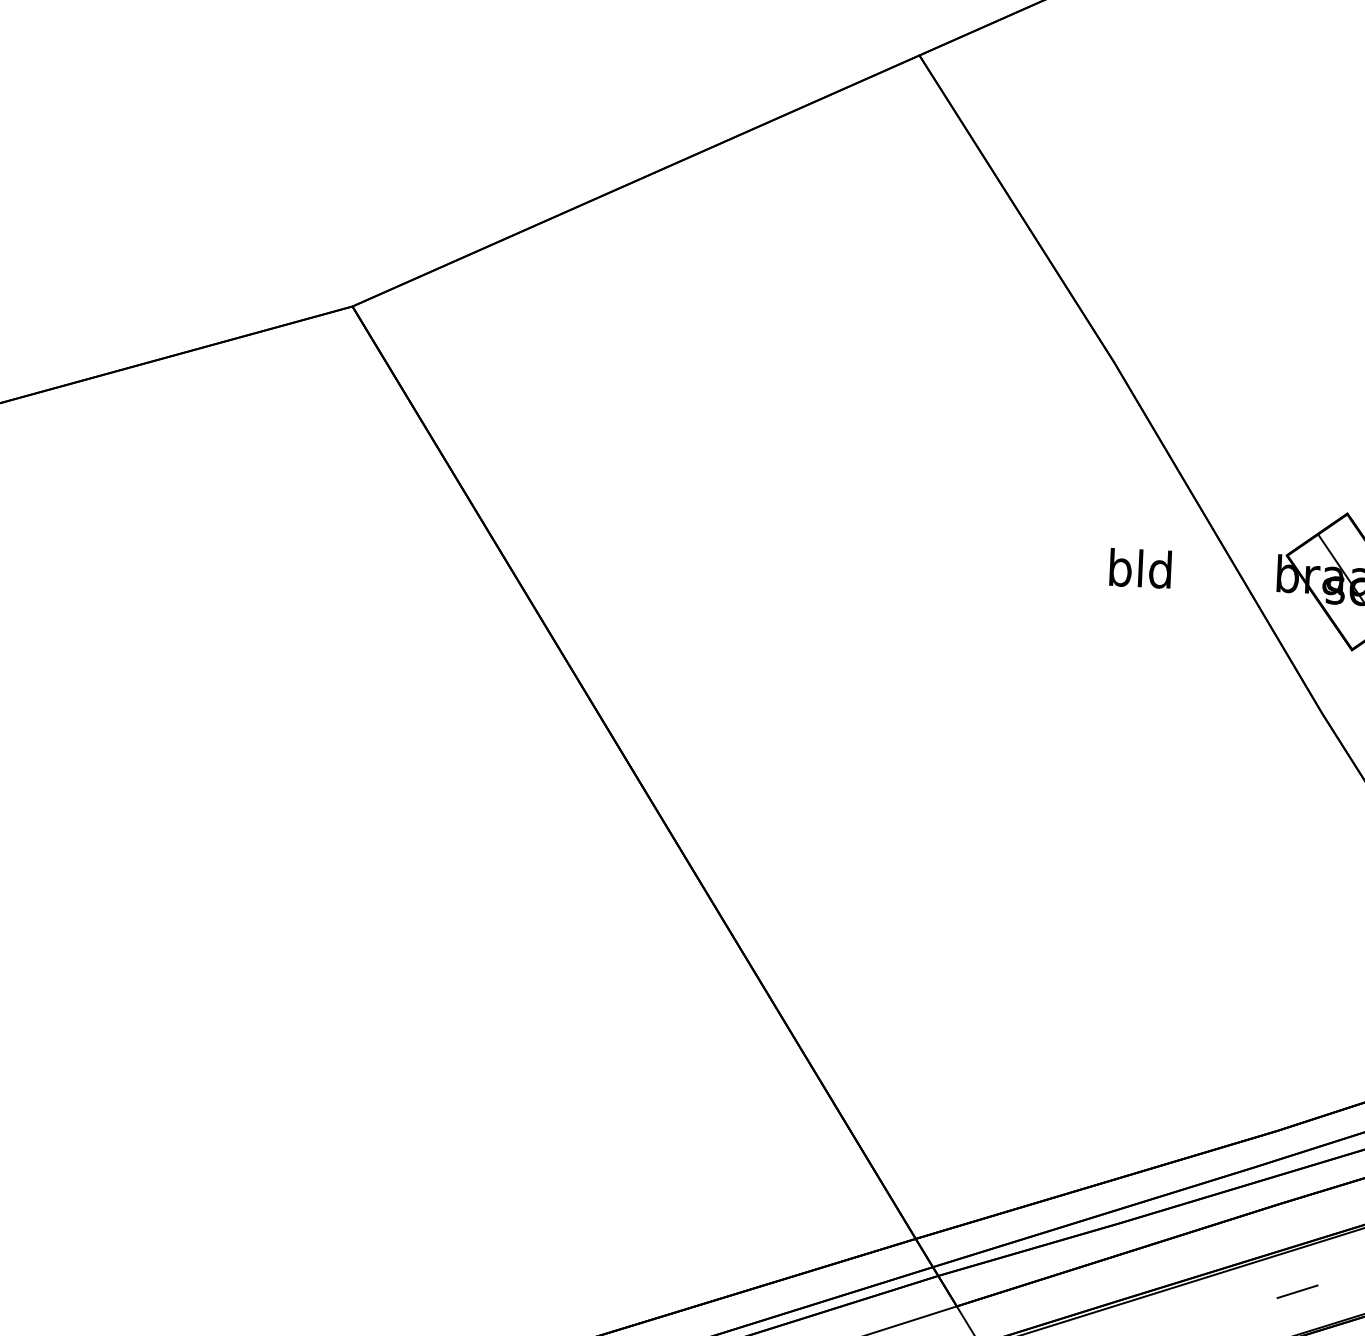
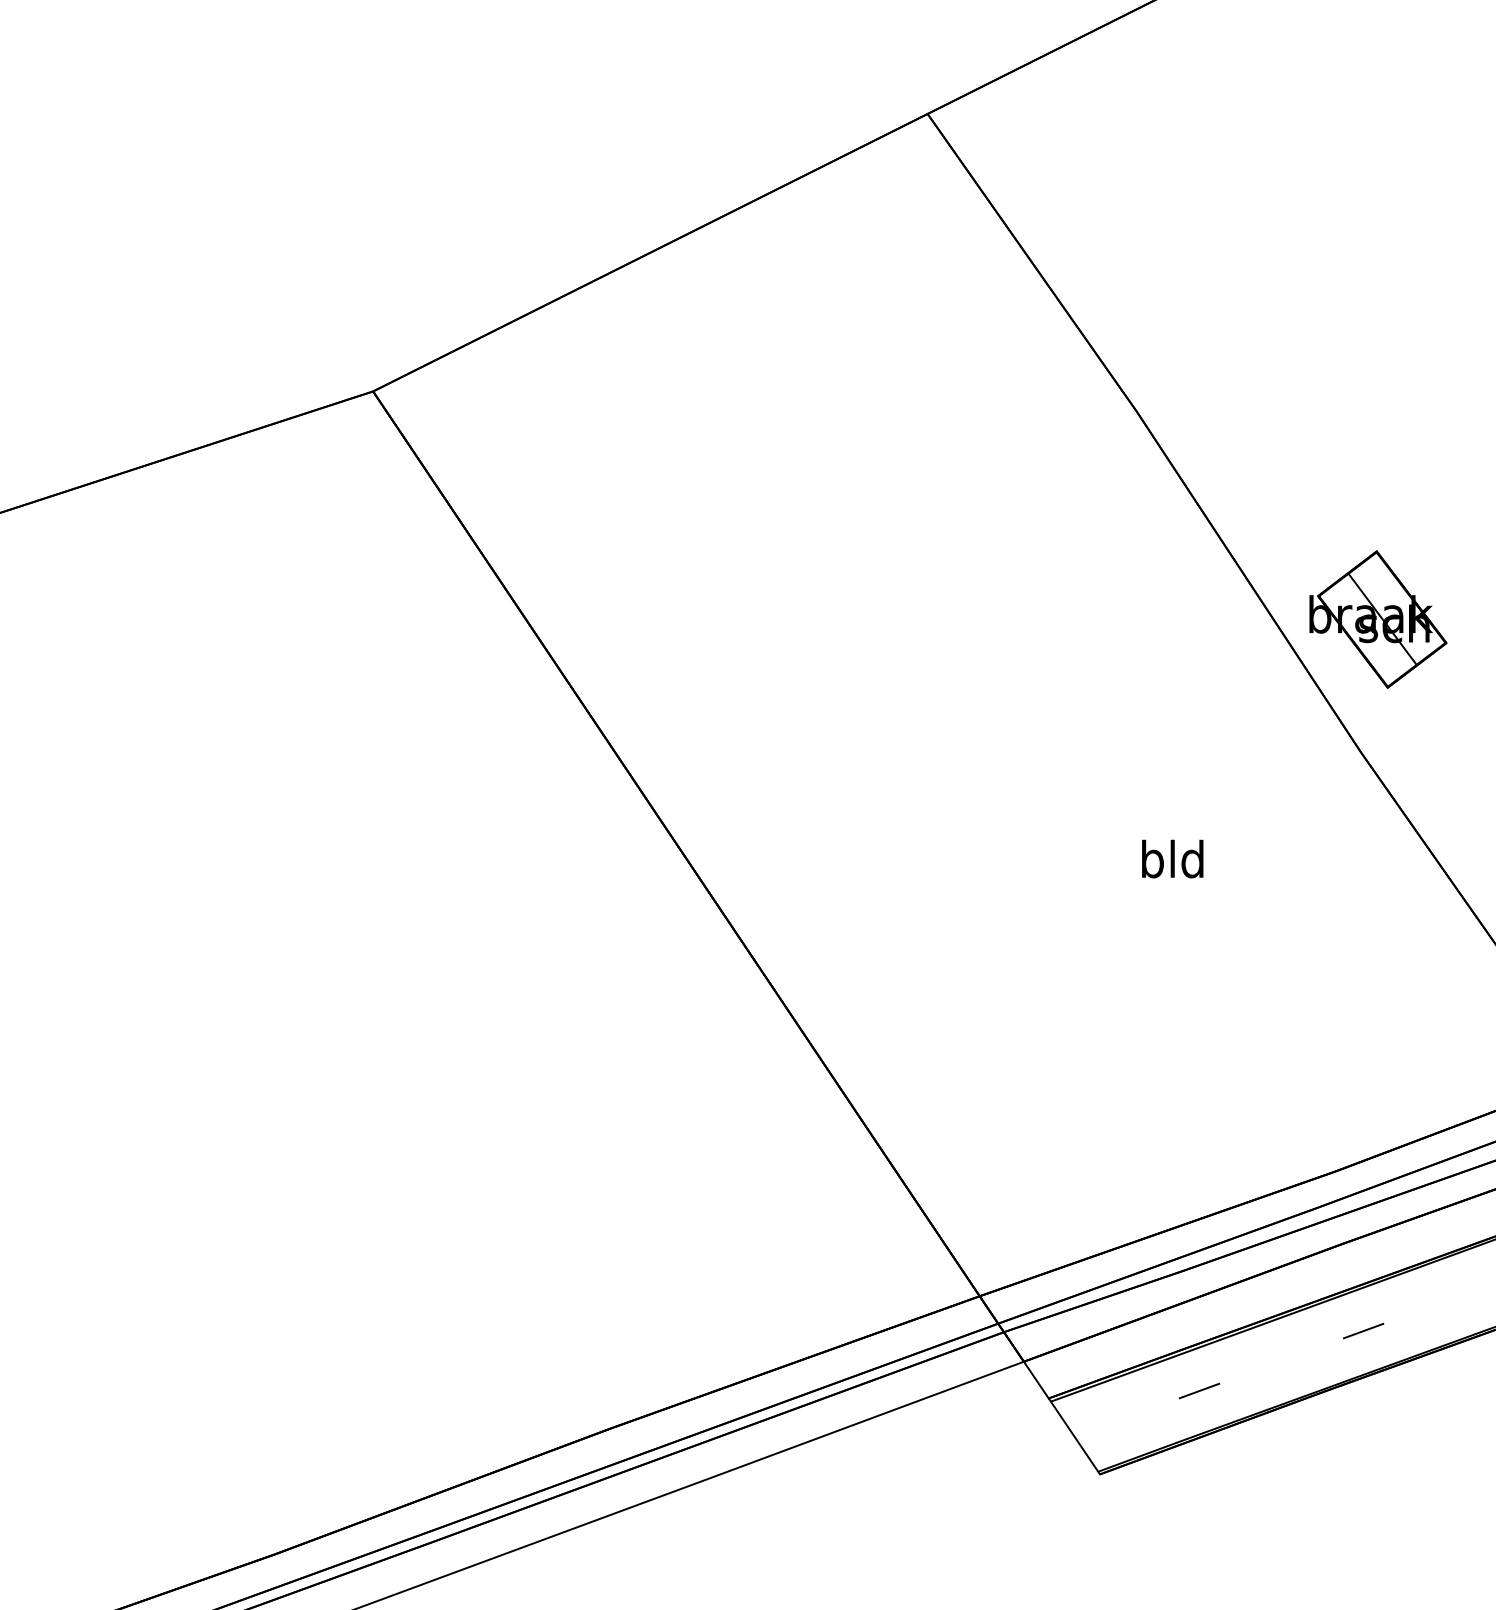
text: (1140, 567) -> (1172, 858), moved

